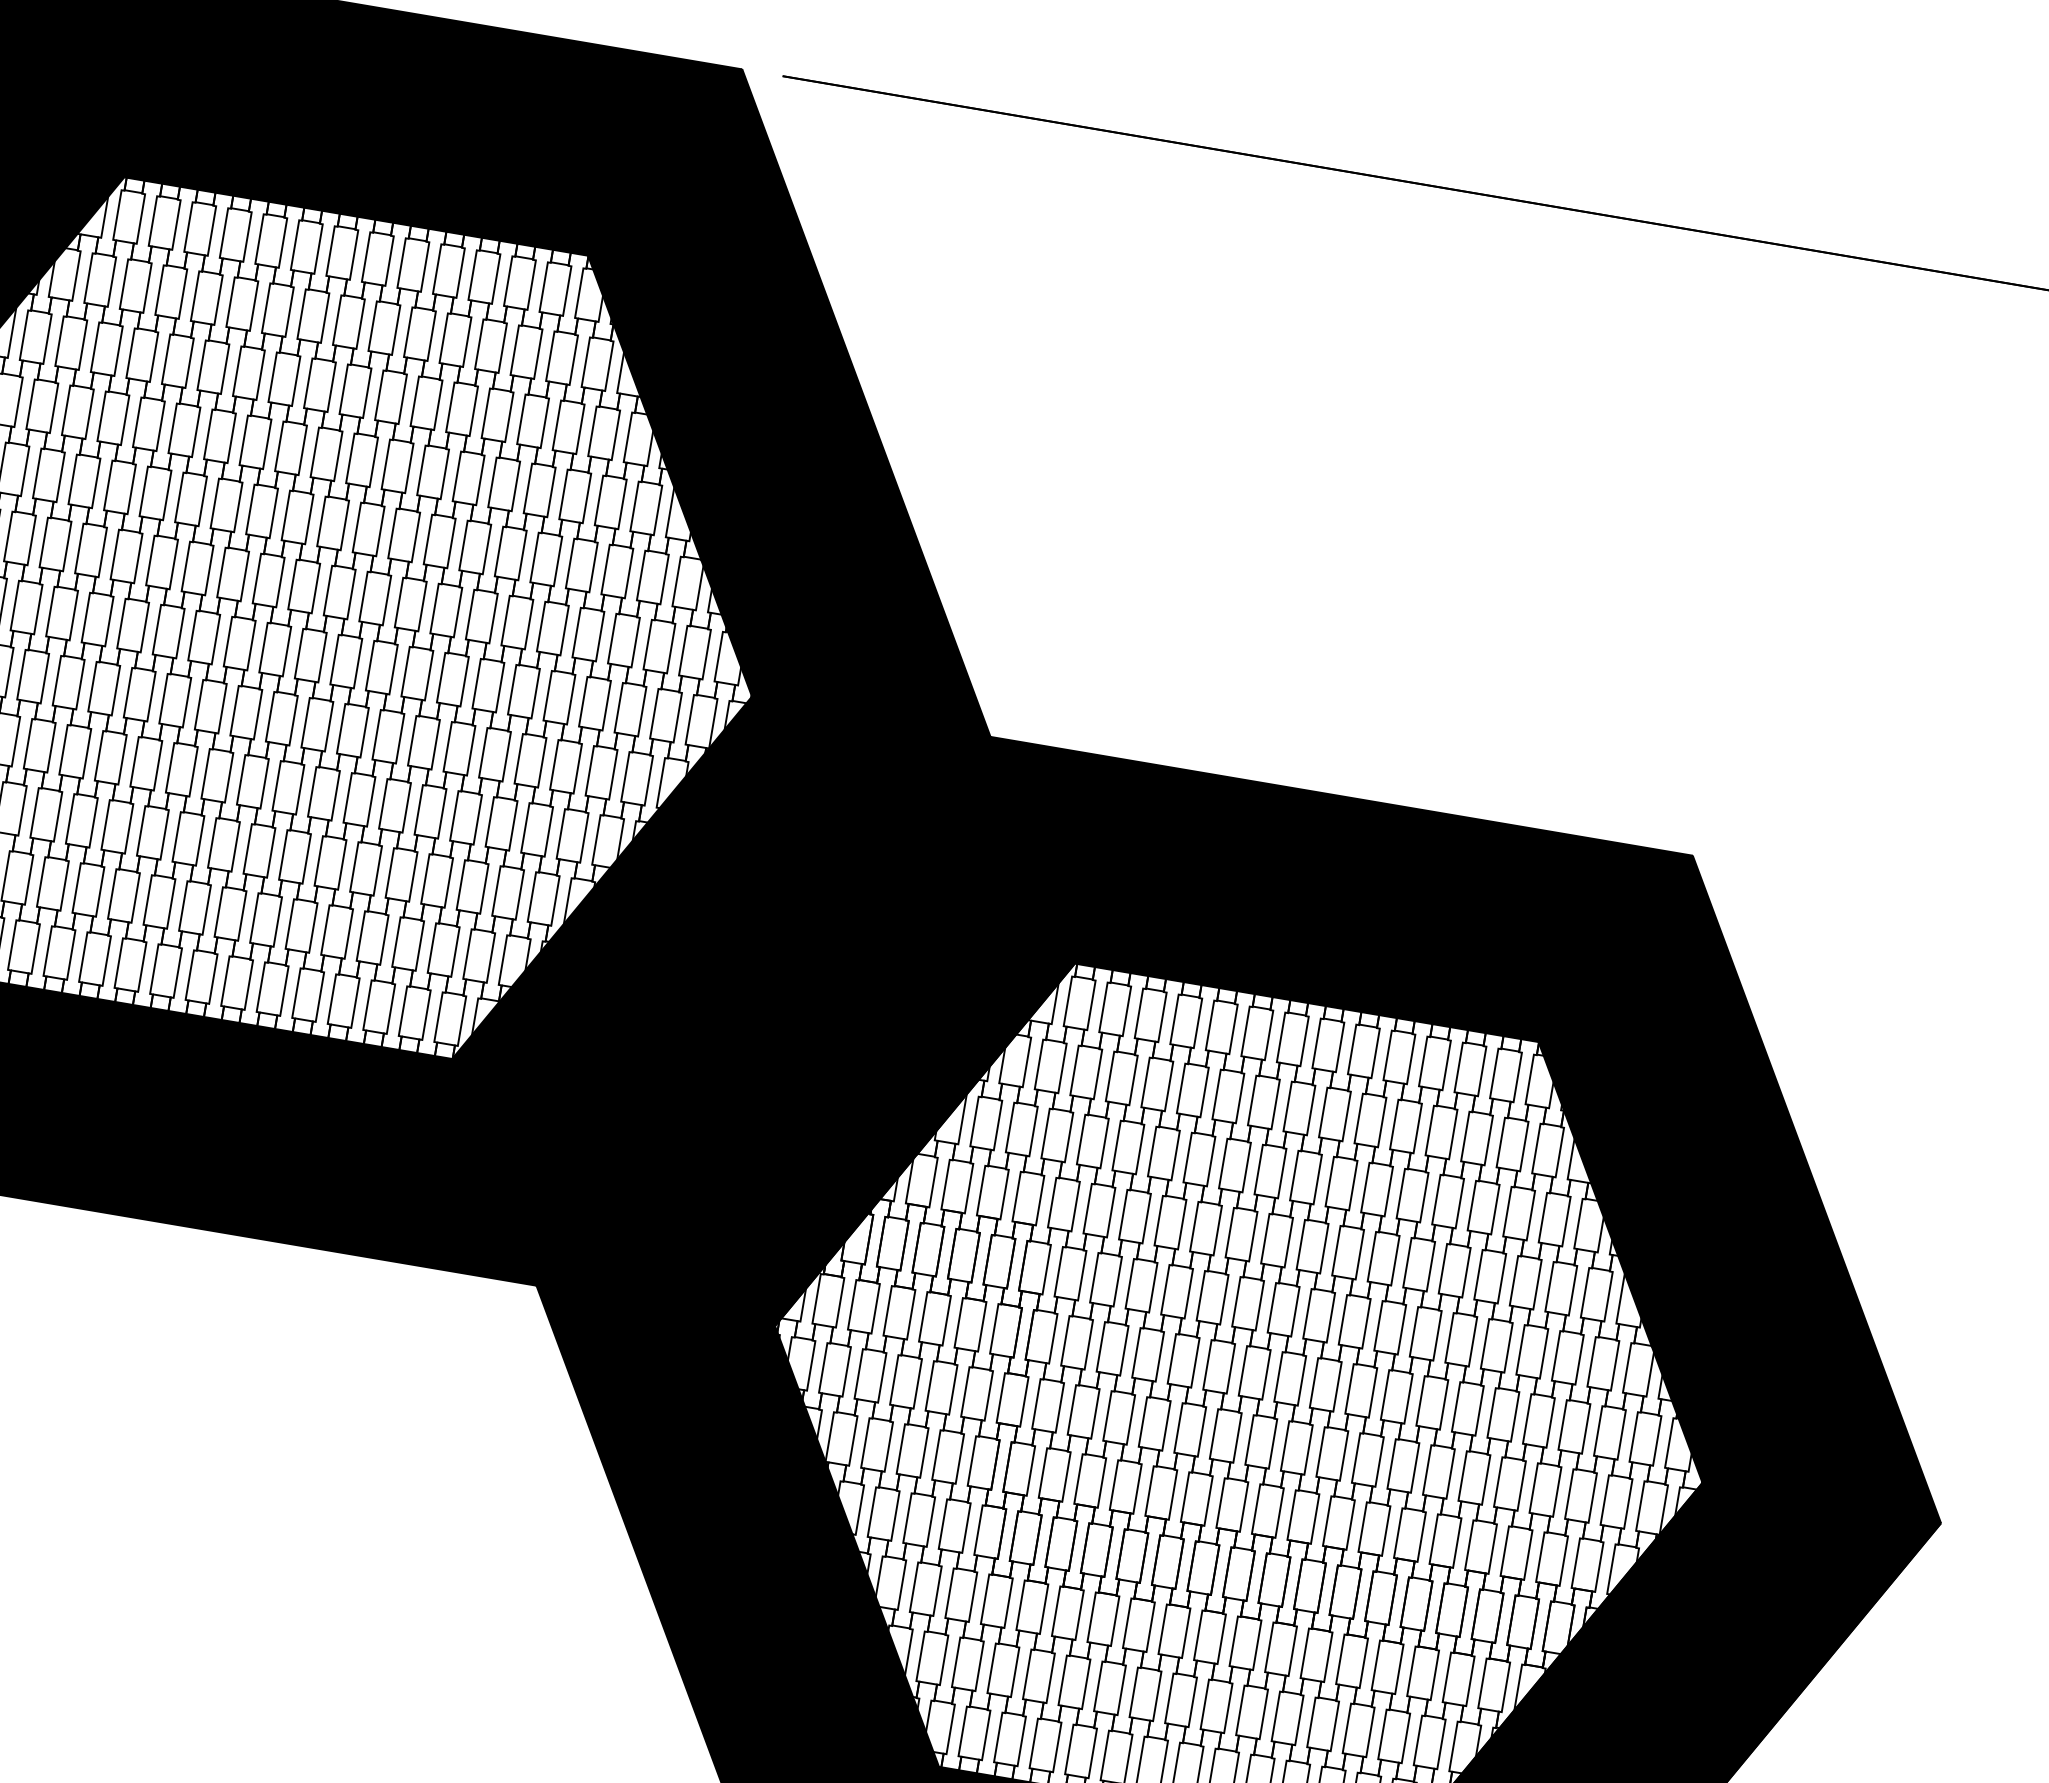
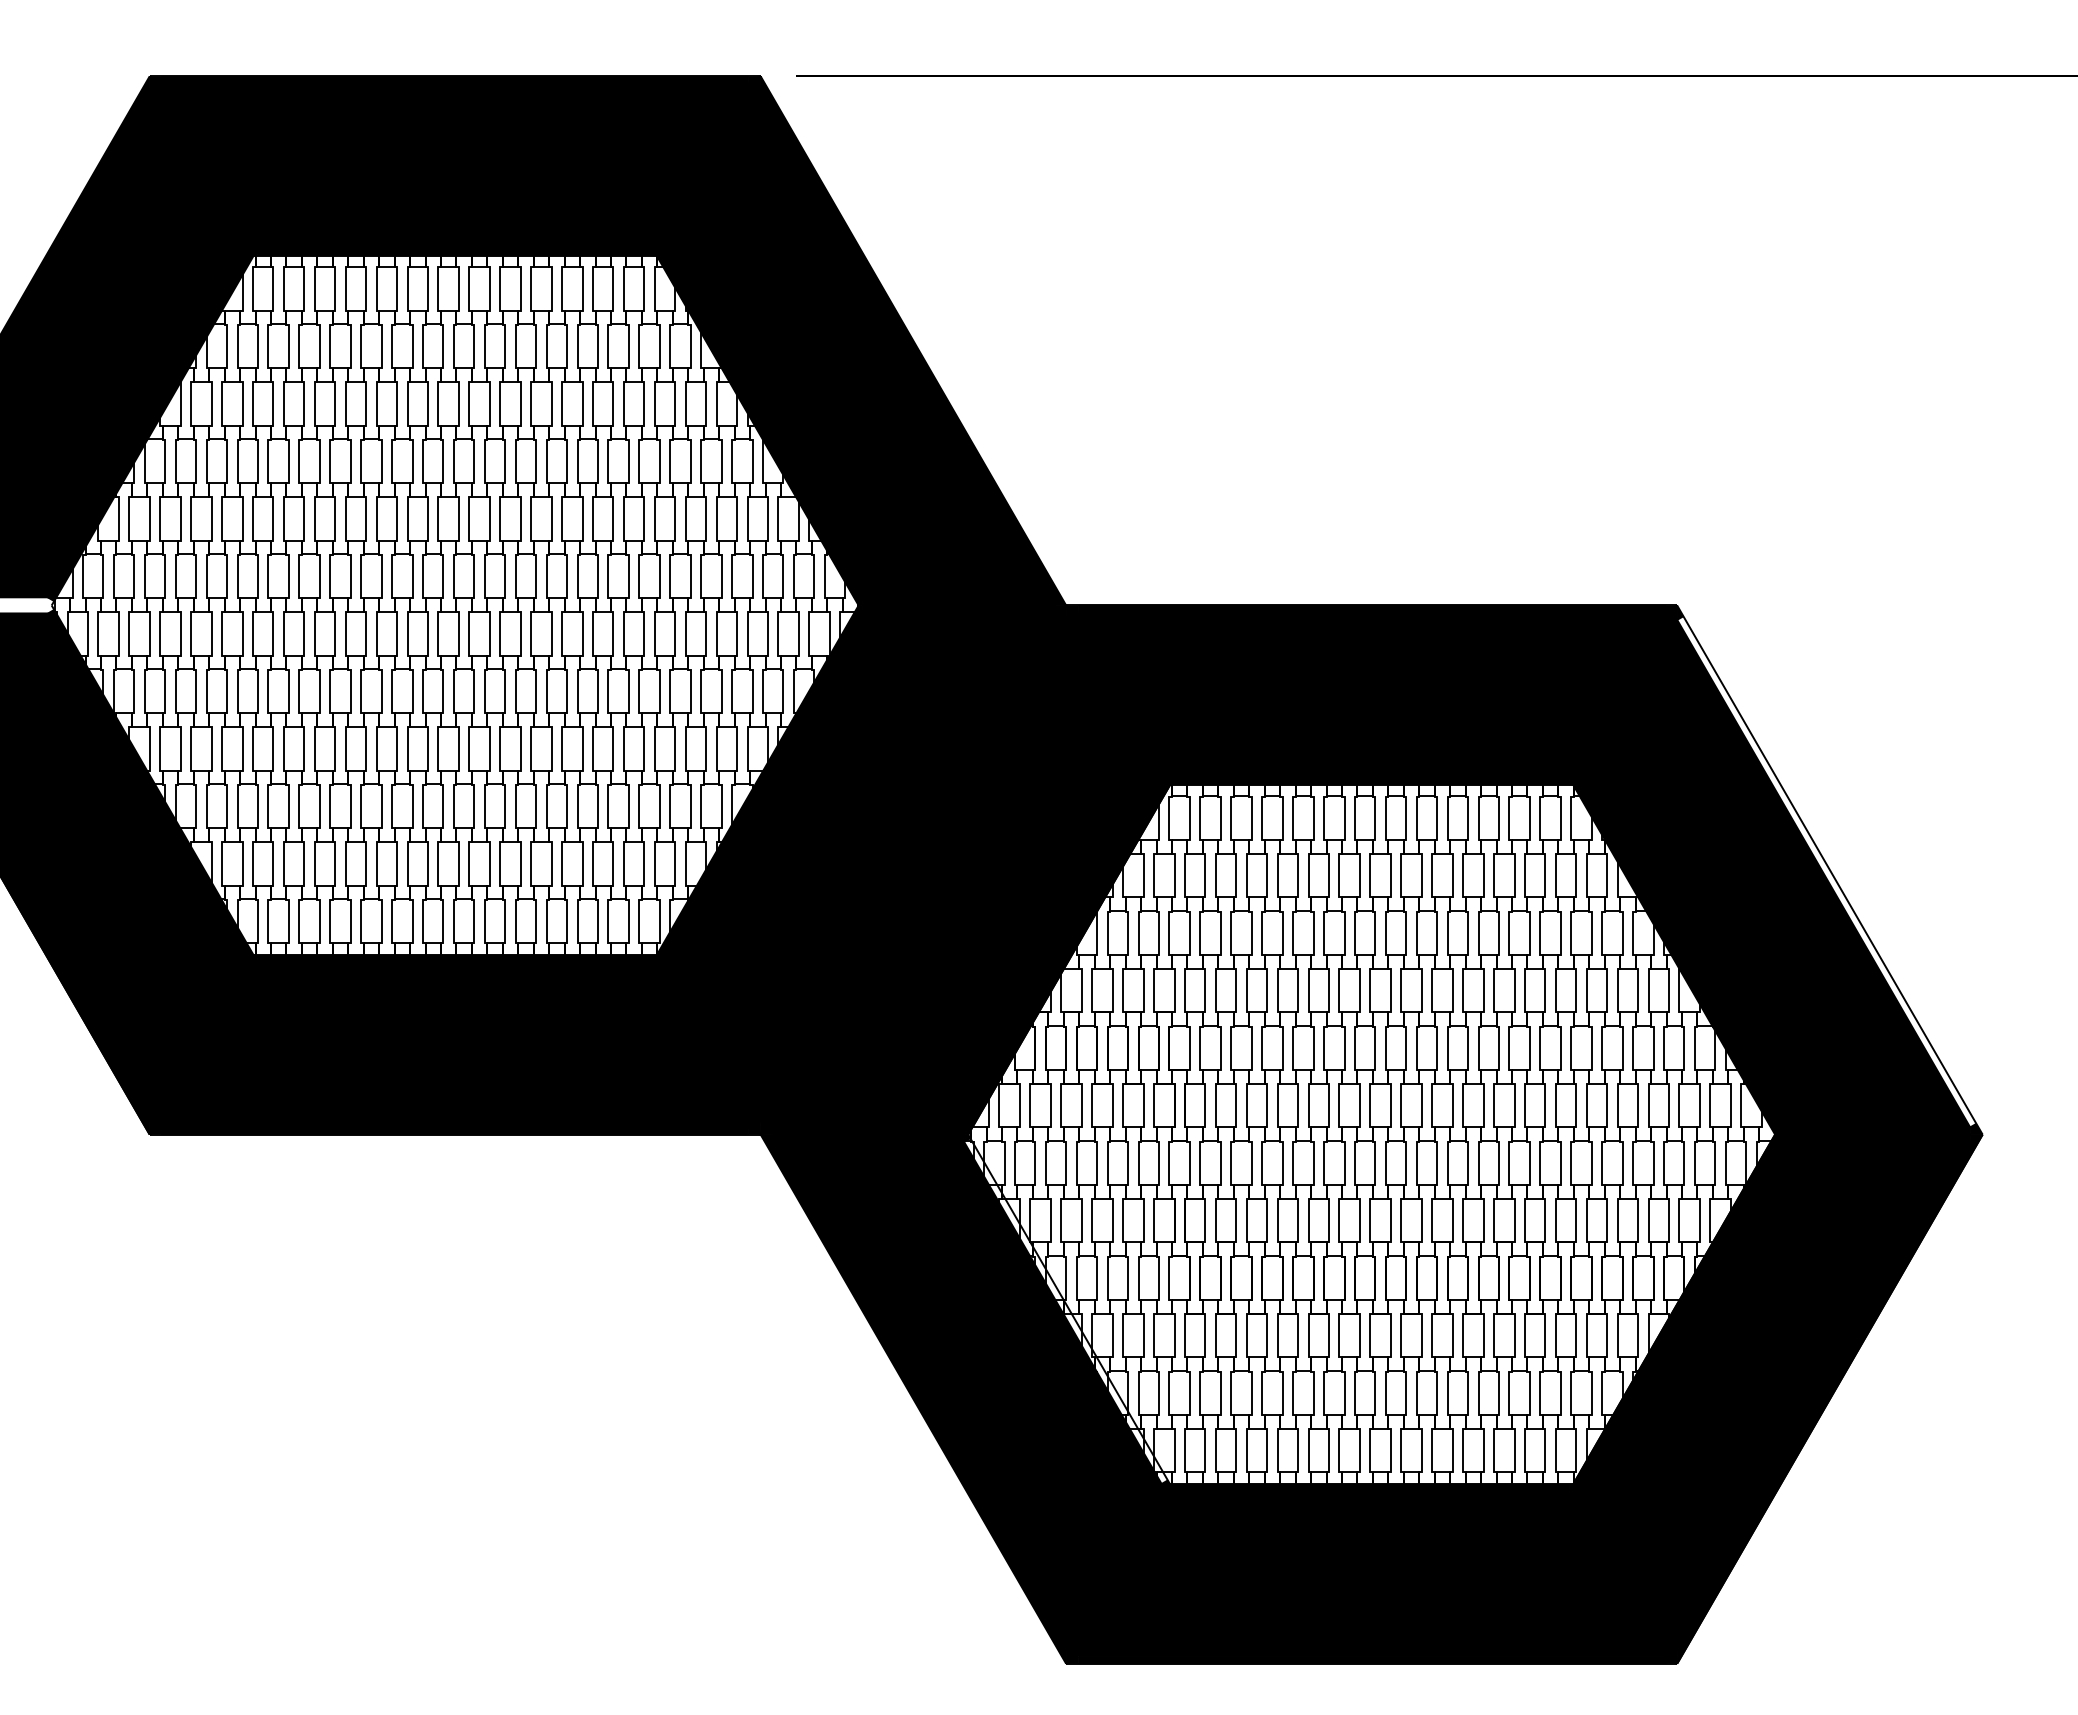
fill: (1812, 1190) -> (1826, 871), removed
fill: (852, 1548) -> (1065, 1311), removed

